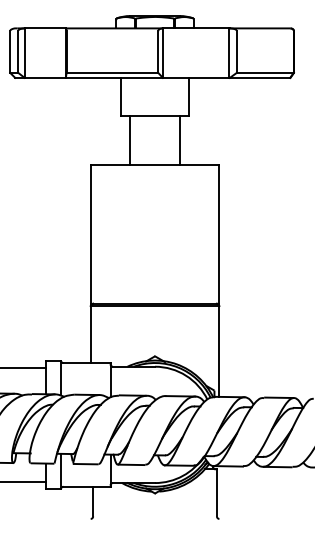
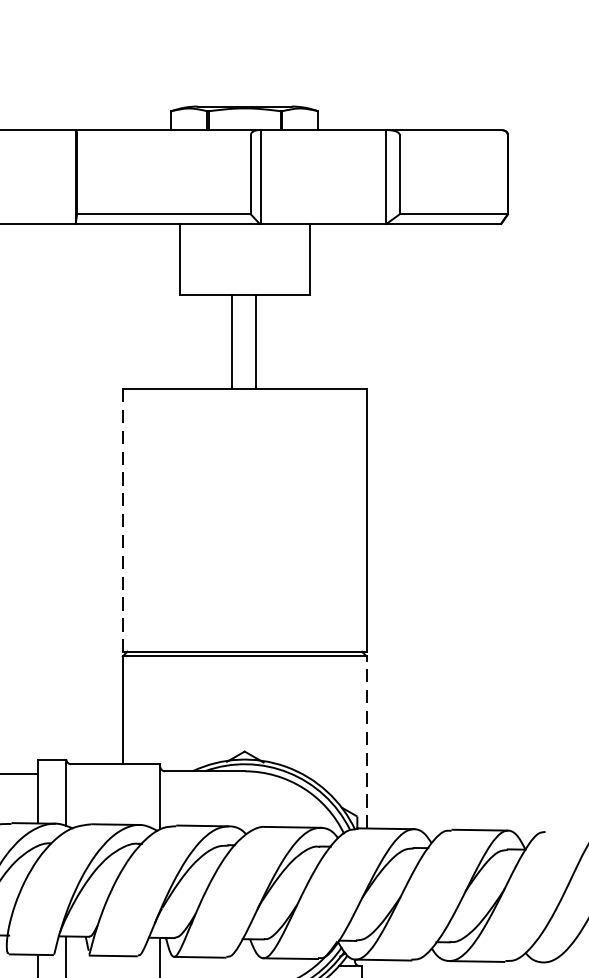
line: (130, 140) -> (232, 342), moved
line: (179, 140) -> (255, 342), moved
line: (90, 234) -> (122, 520), solid -> dashed
line: (219, 350) -> (366, 740), solid -> dashed

